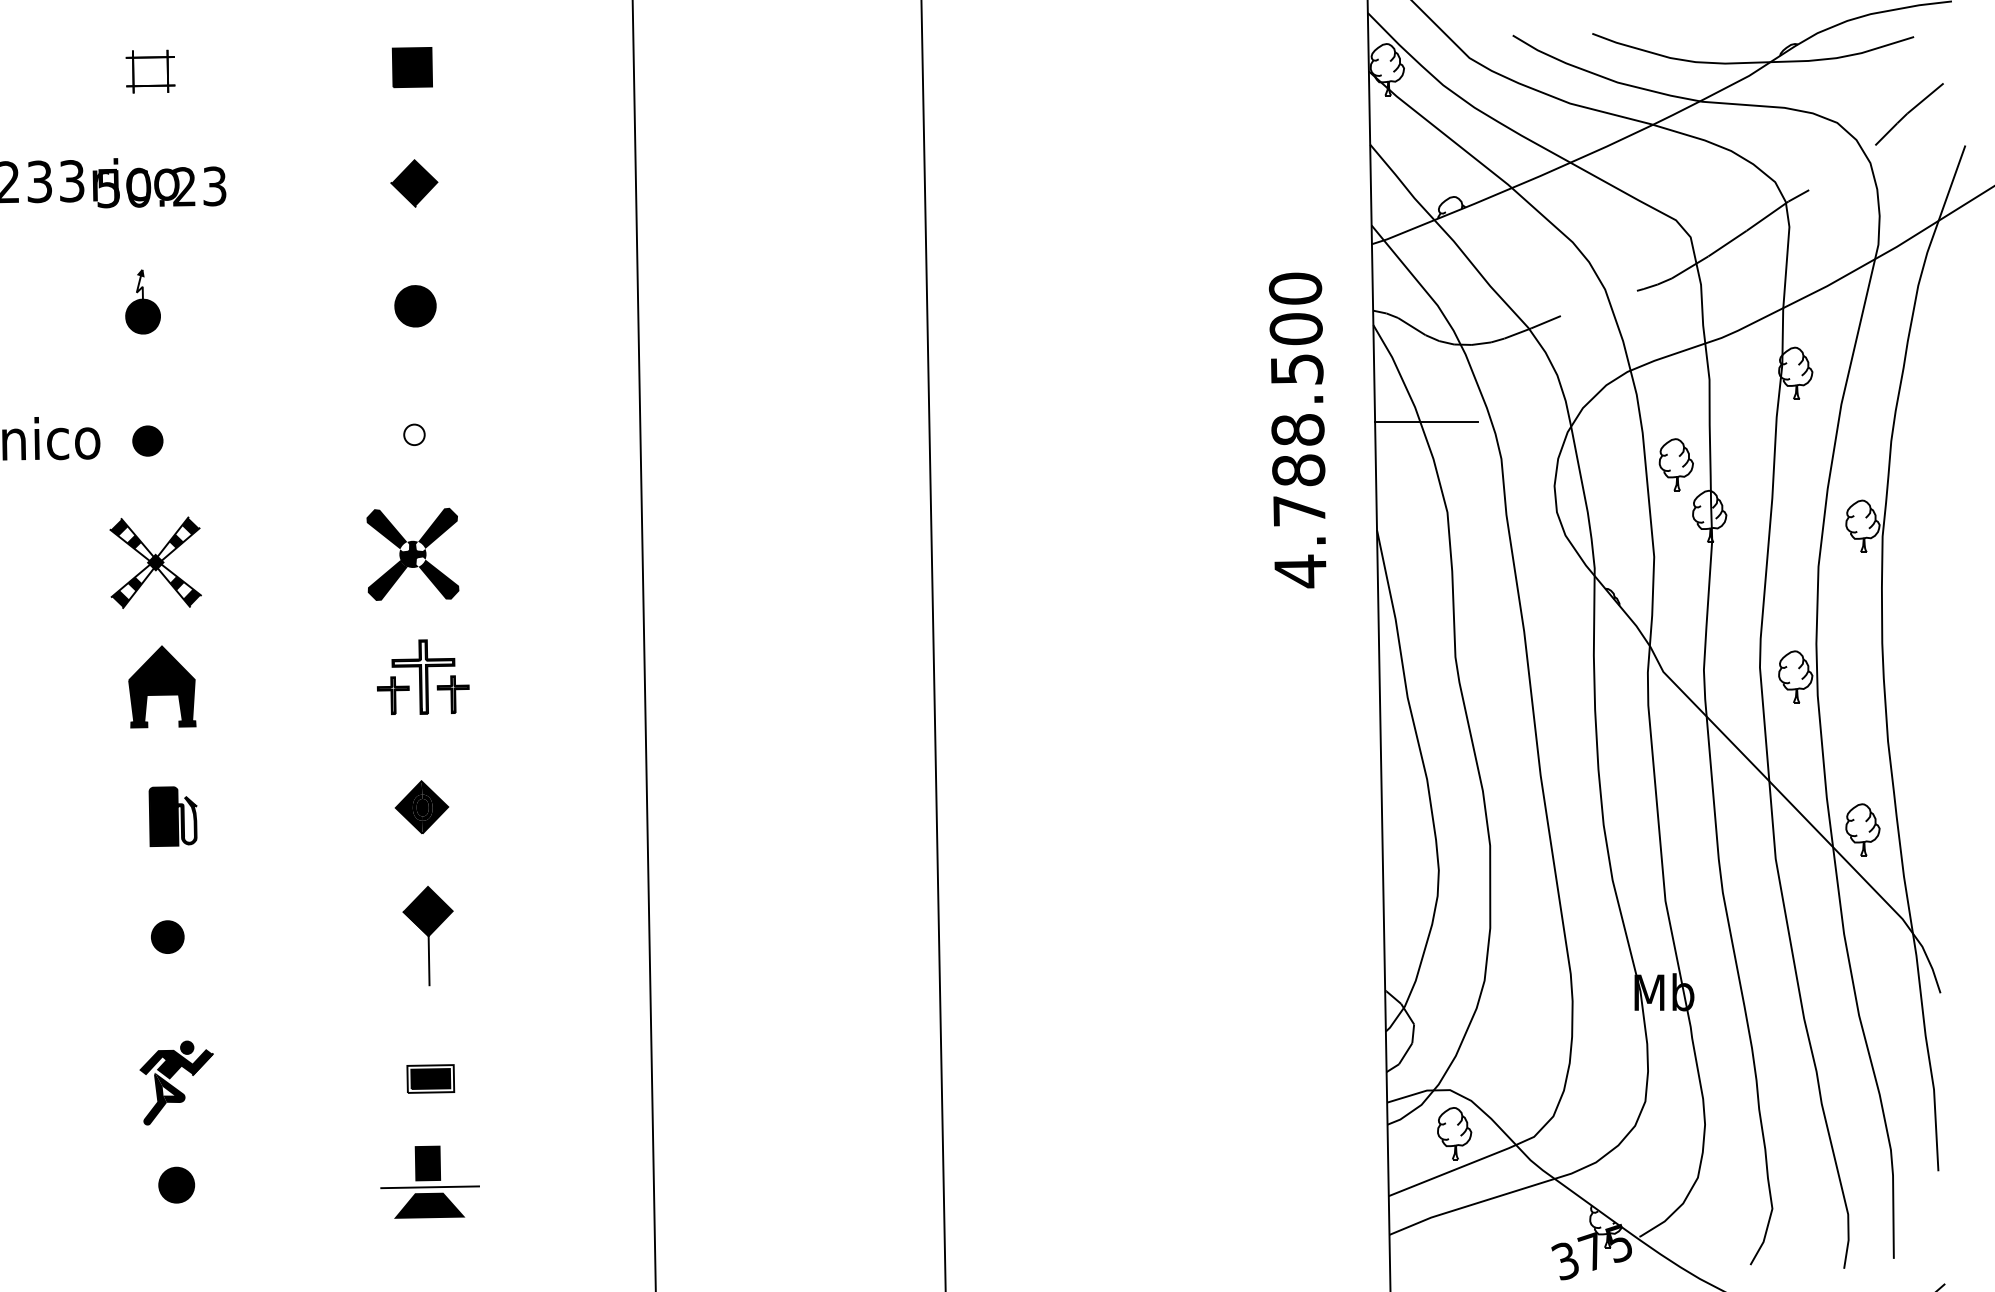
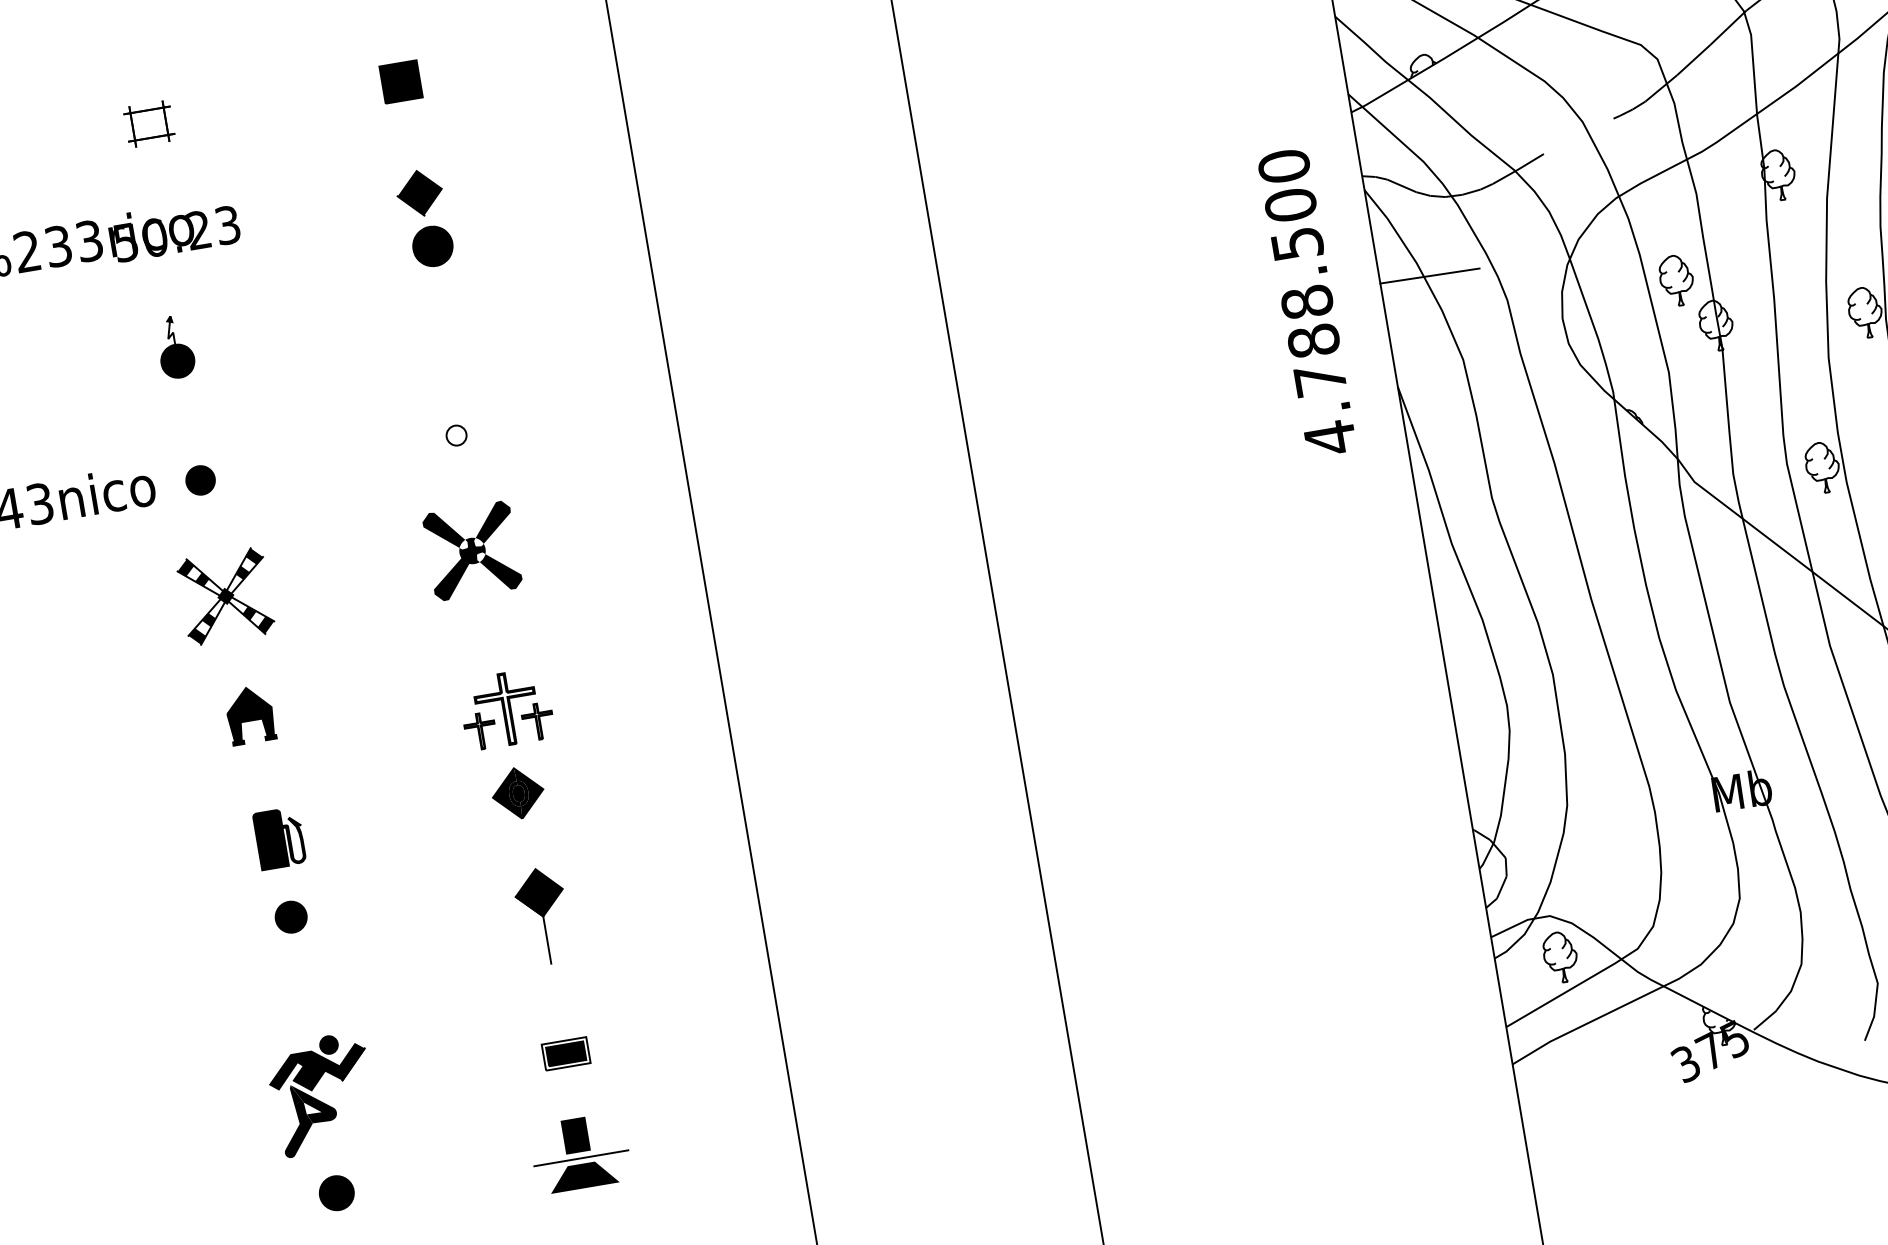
part: (415, 306) -> (432, 246), moved
part: (423, 676) -> (506, 708), moved
part: (162, 686) -> (250, 714), size x0.7
part: (167, 936) -> (290, 916), moved
part: (176, 1082) -> (321, 1094), size x1.4

